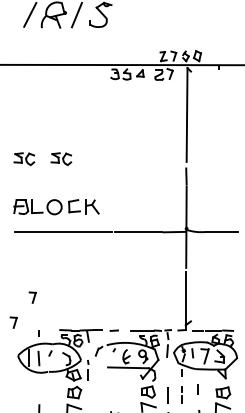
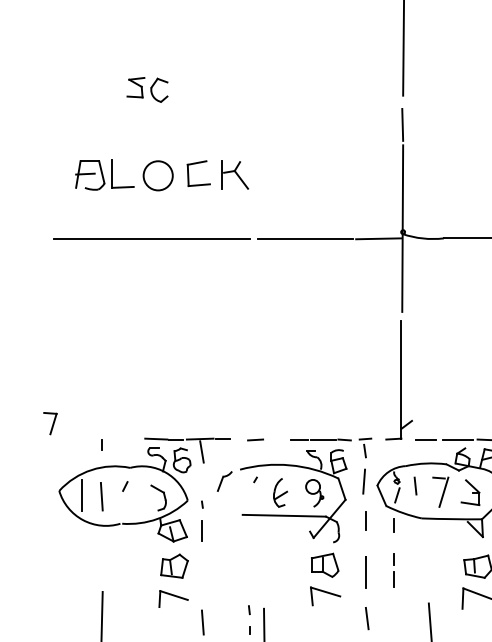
part: (24, 158) -> (72, 88), removed
part: (56, 207) -> (162, 176), moved
part: (32, 297) -> (88, 372), removed
line: (197, 389) -> (364, 521), moved

